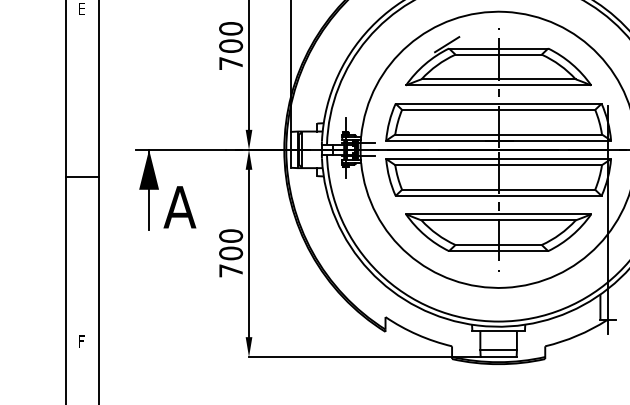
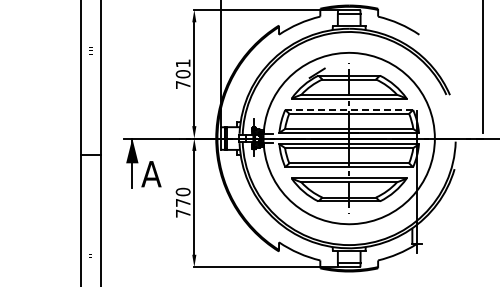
text: (229, 28) -> (182, 63), 700 -> 701
line: (499, 103) -> (349, 109), solid -> dashed
text: (229, 252) -> (182, 202), 700 -> 770

